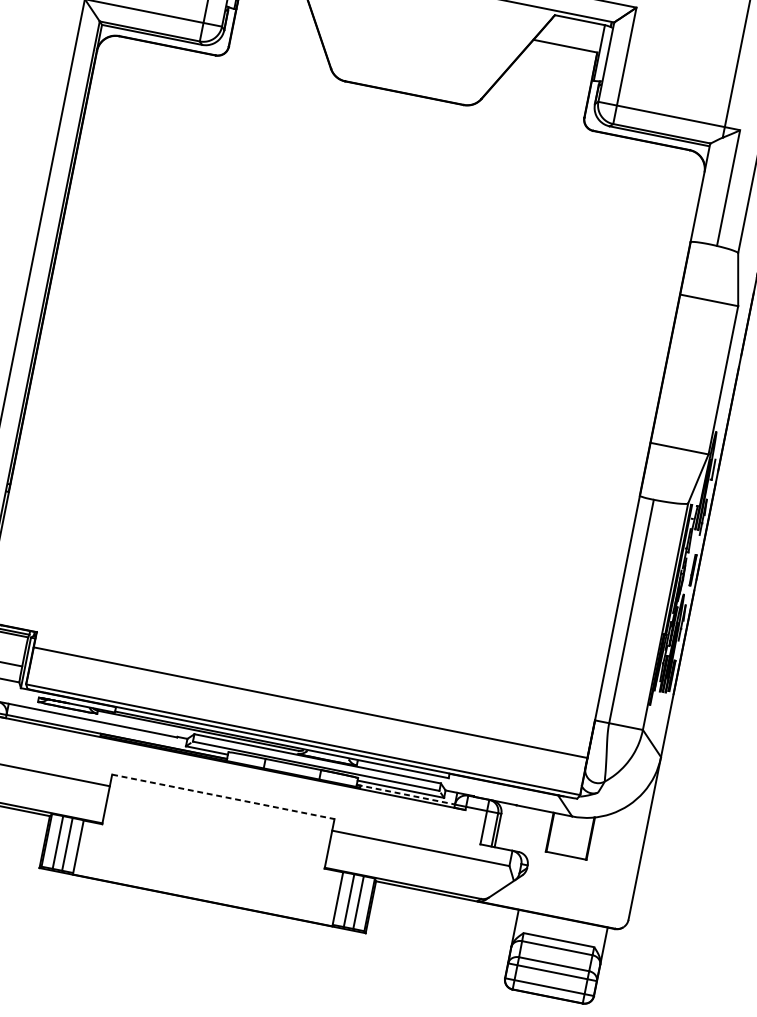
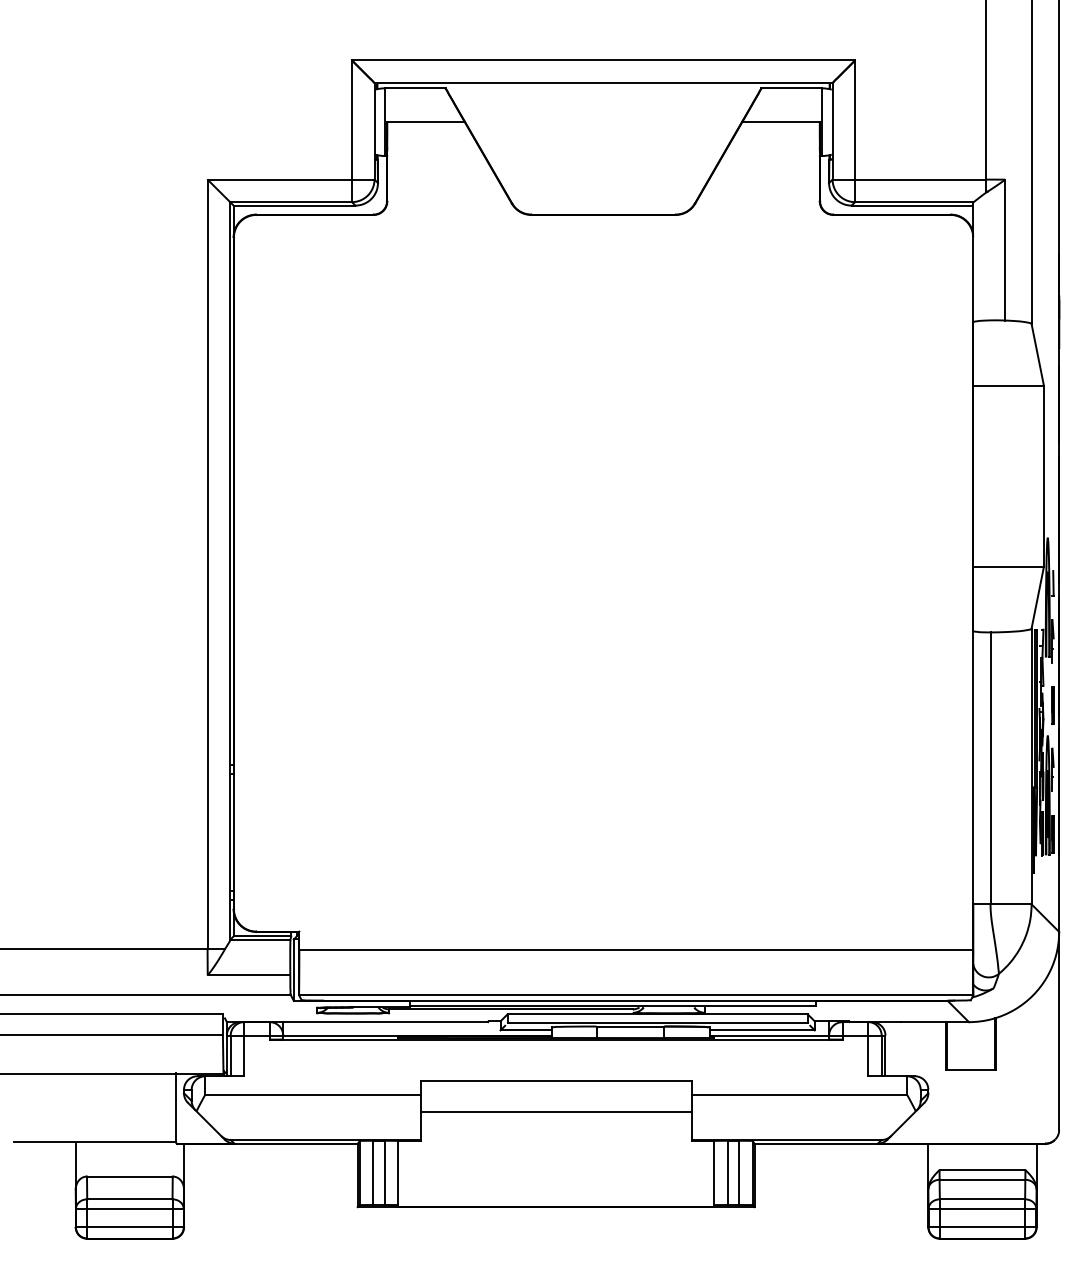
line: (406, 794) -> (769, 1035), dashed -> solid
line: (223, 796) -> (556, 1080), dashed -> solid
line: (217, 822) -> (555, 1112), added

